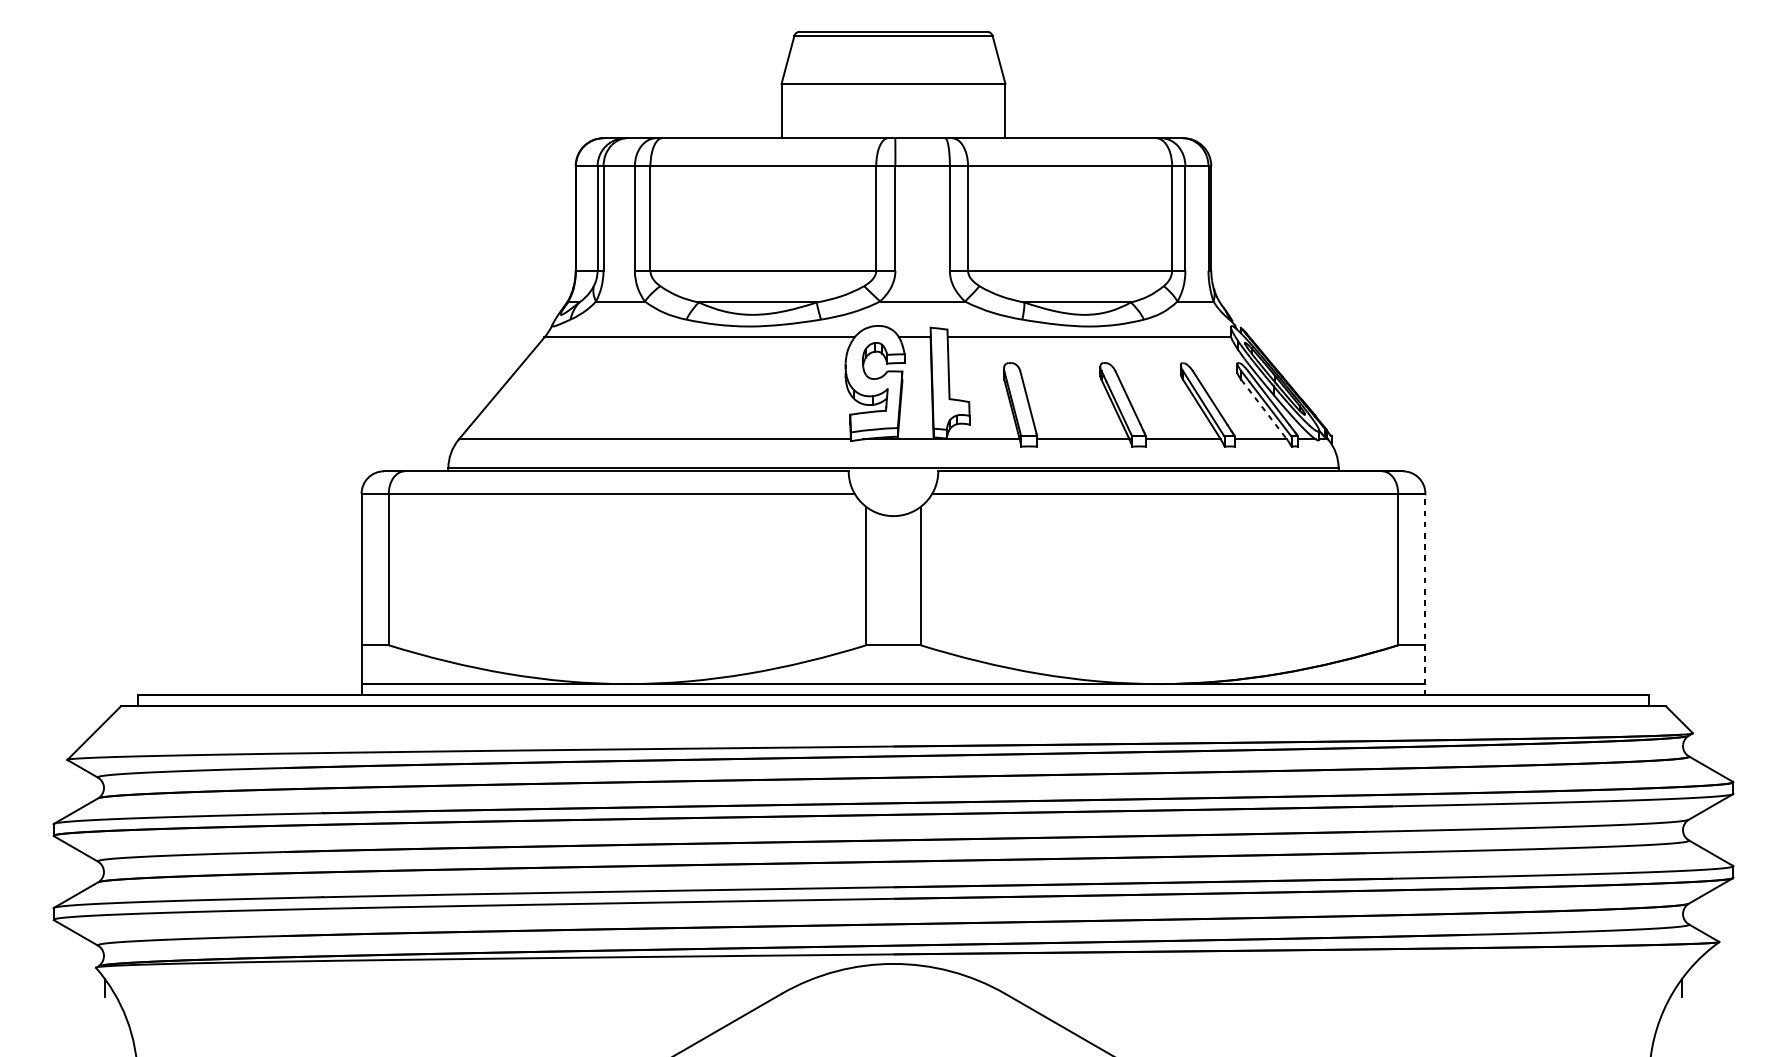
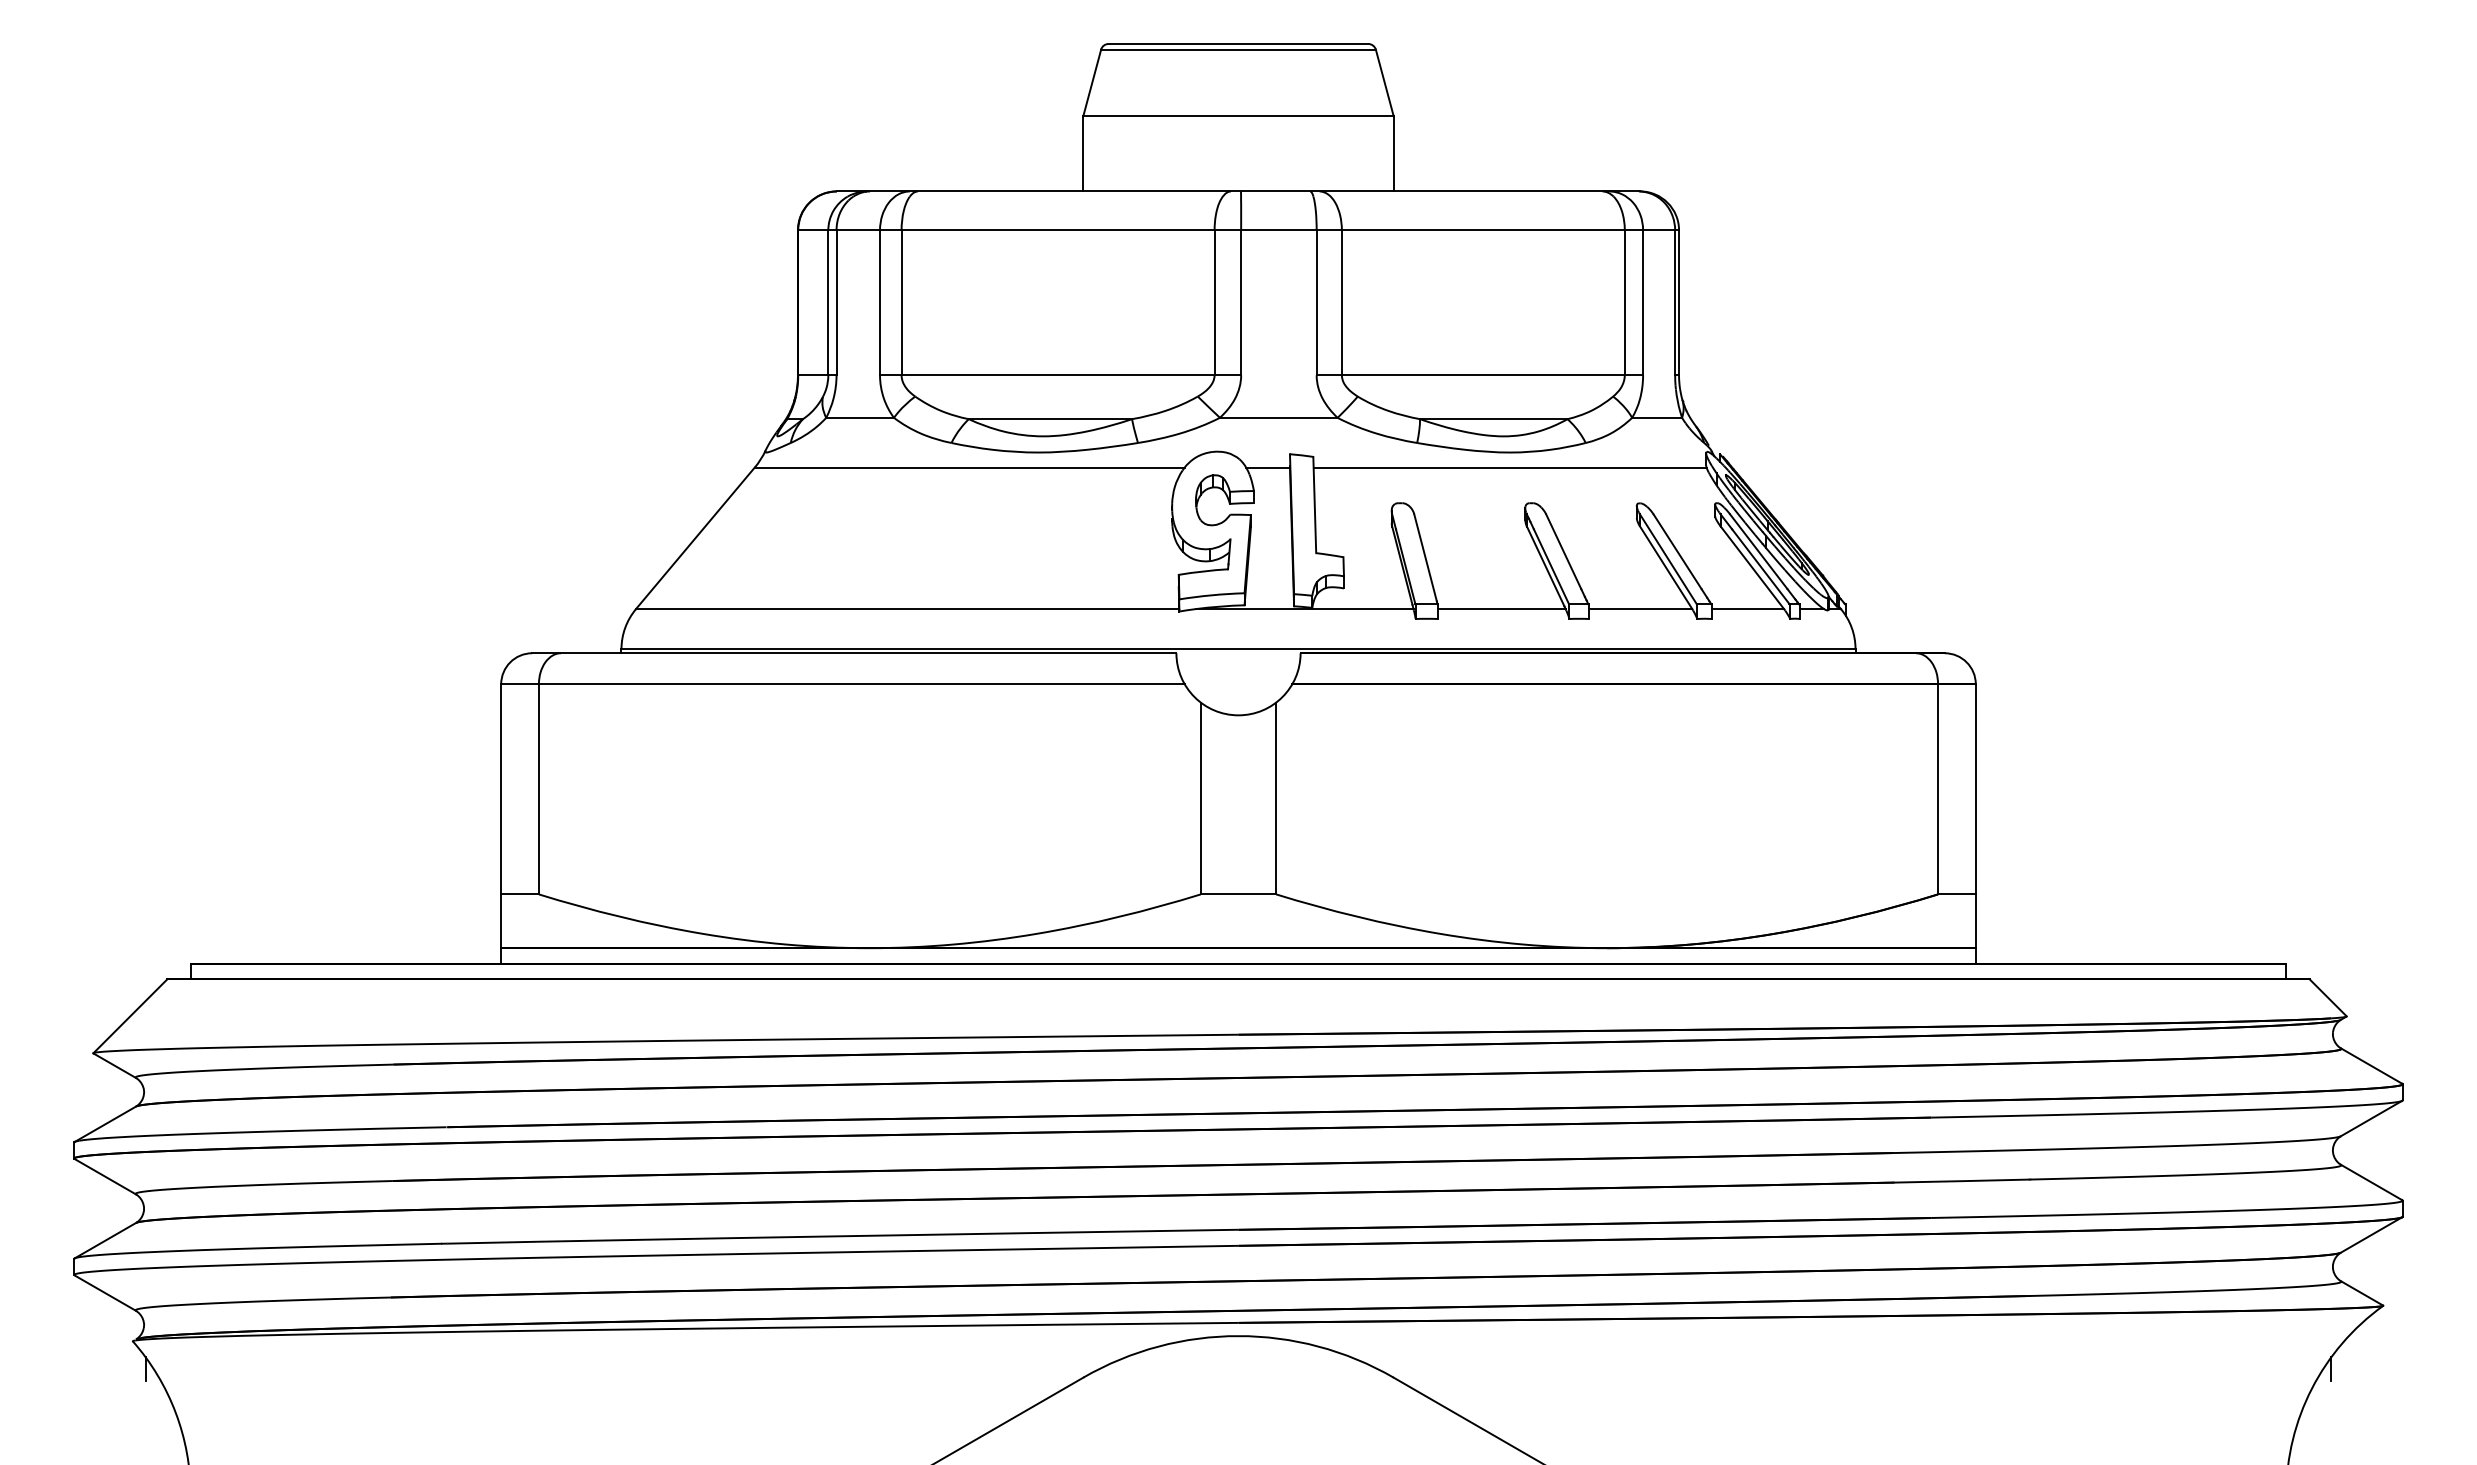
line: (1264, 410) -> (1752, 568), dashed -> solid
line: (1425, 594) -> (1975, 824), dashed -> solid

